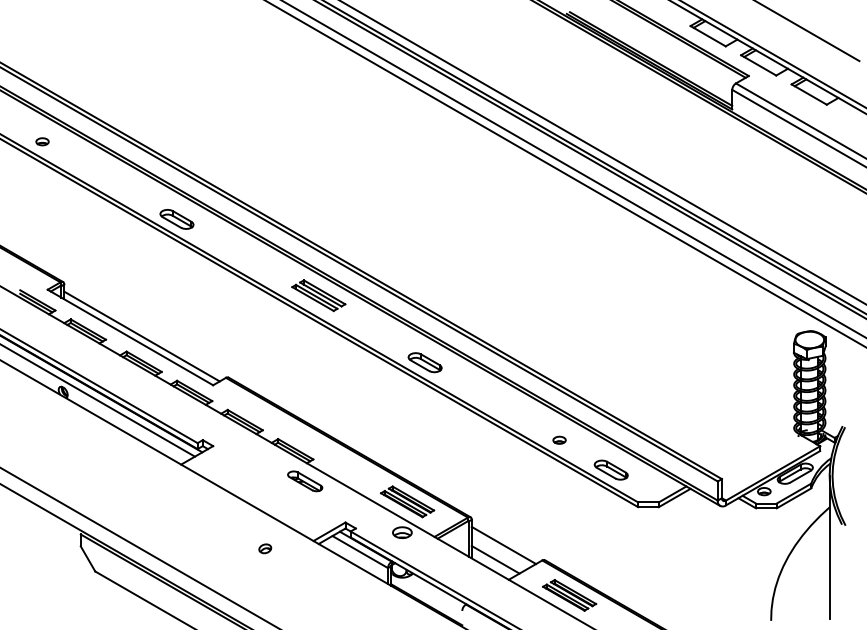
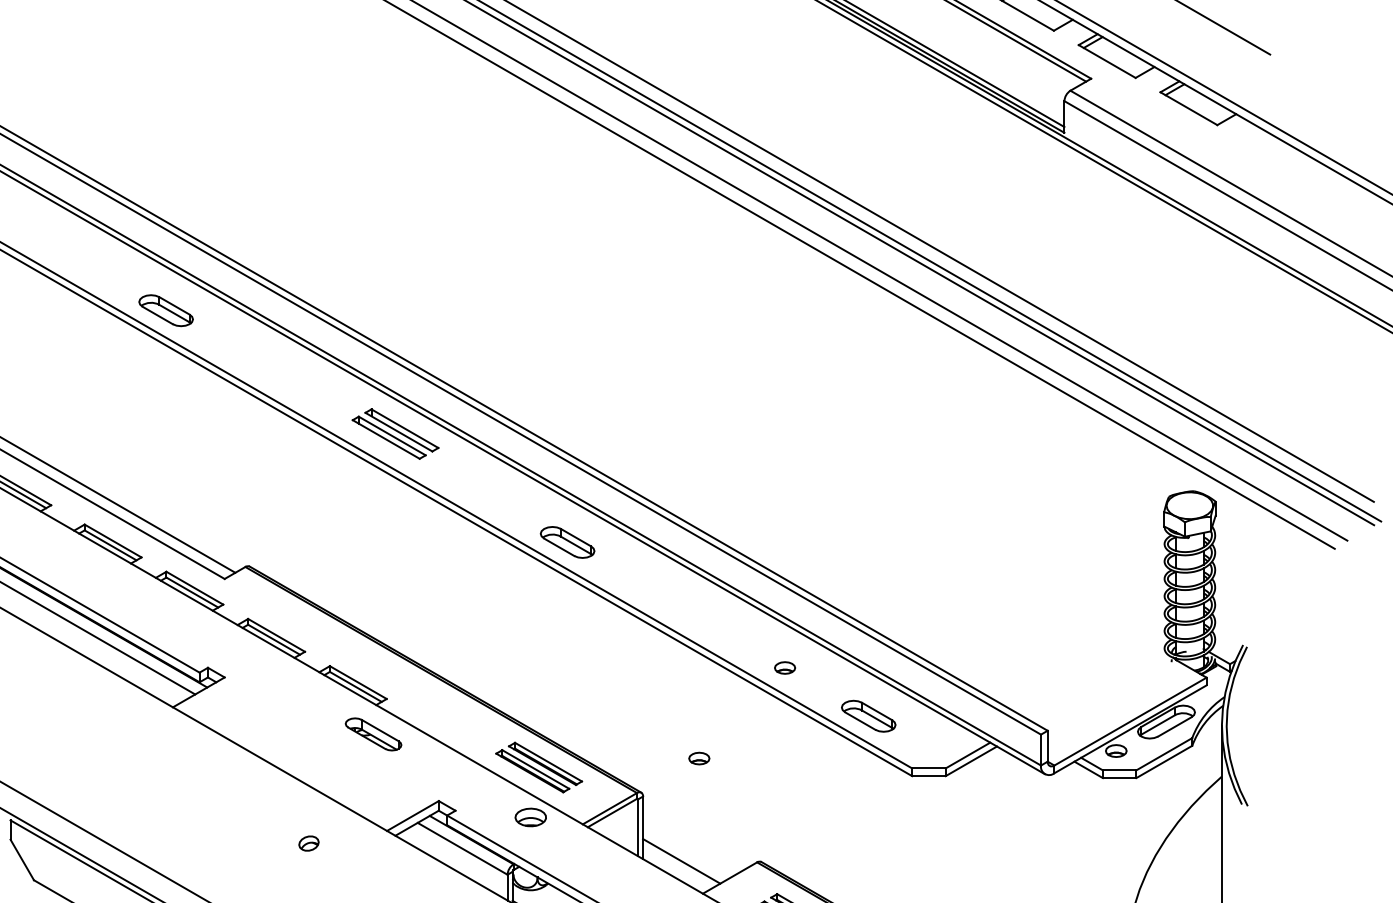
part: (506, 495) -> (699, 757), added
line: (503, 545) -> (694, 838), removed

